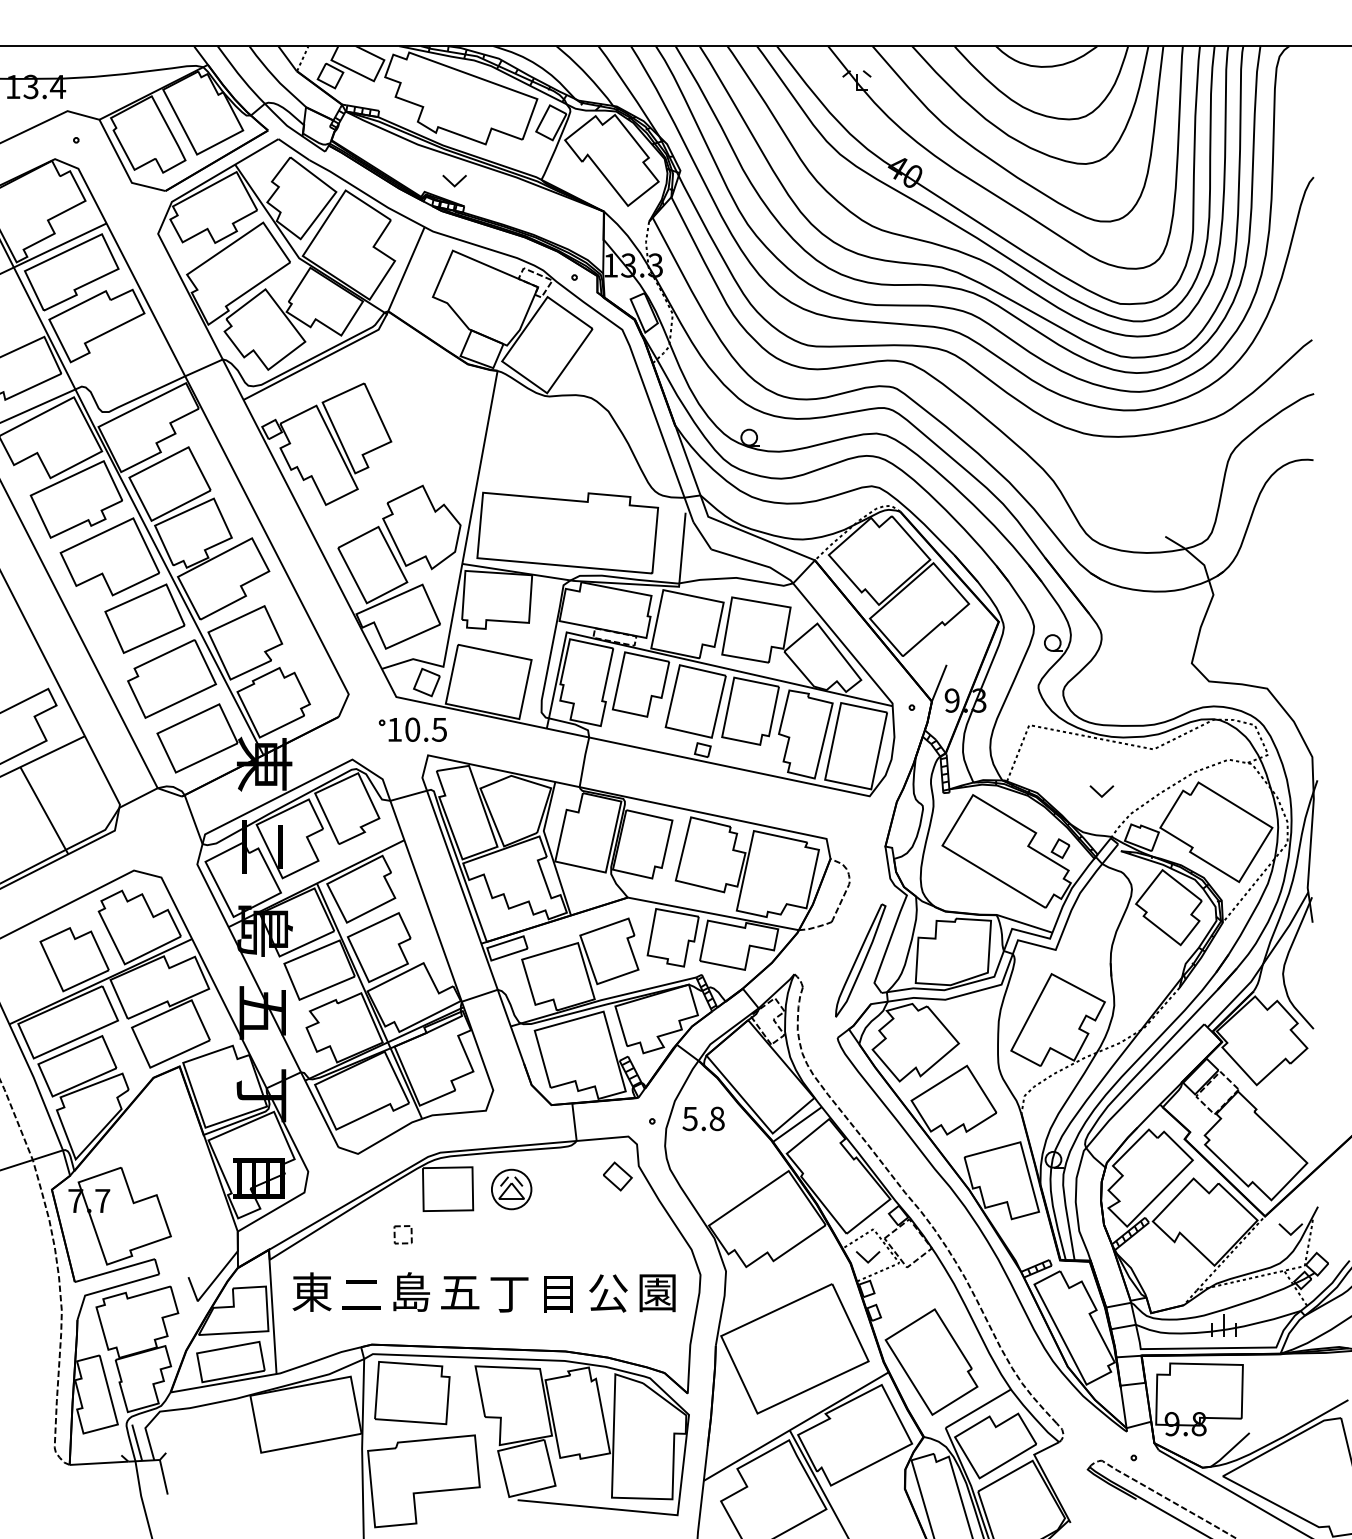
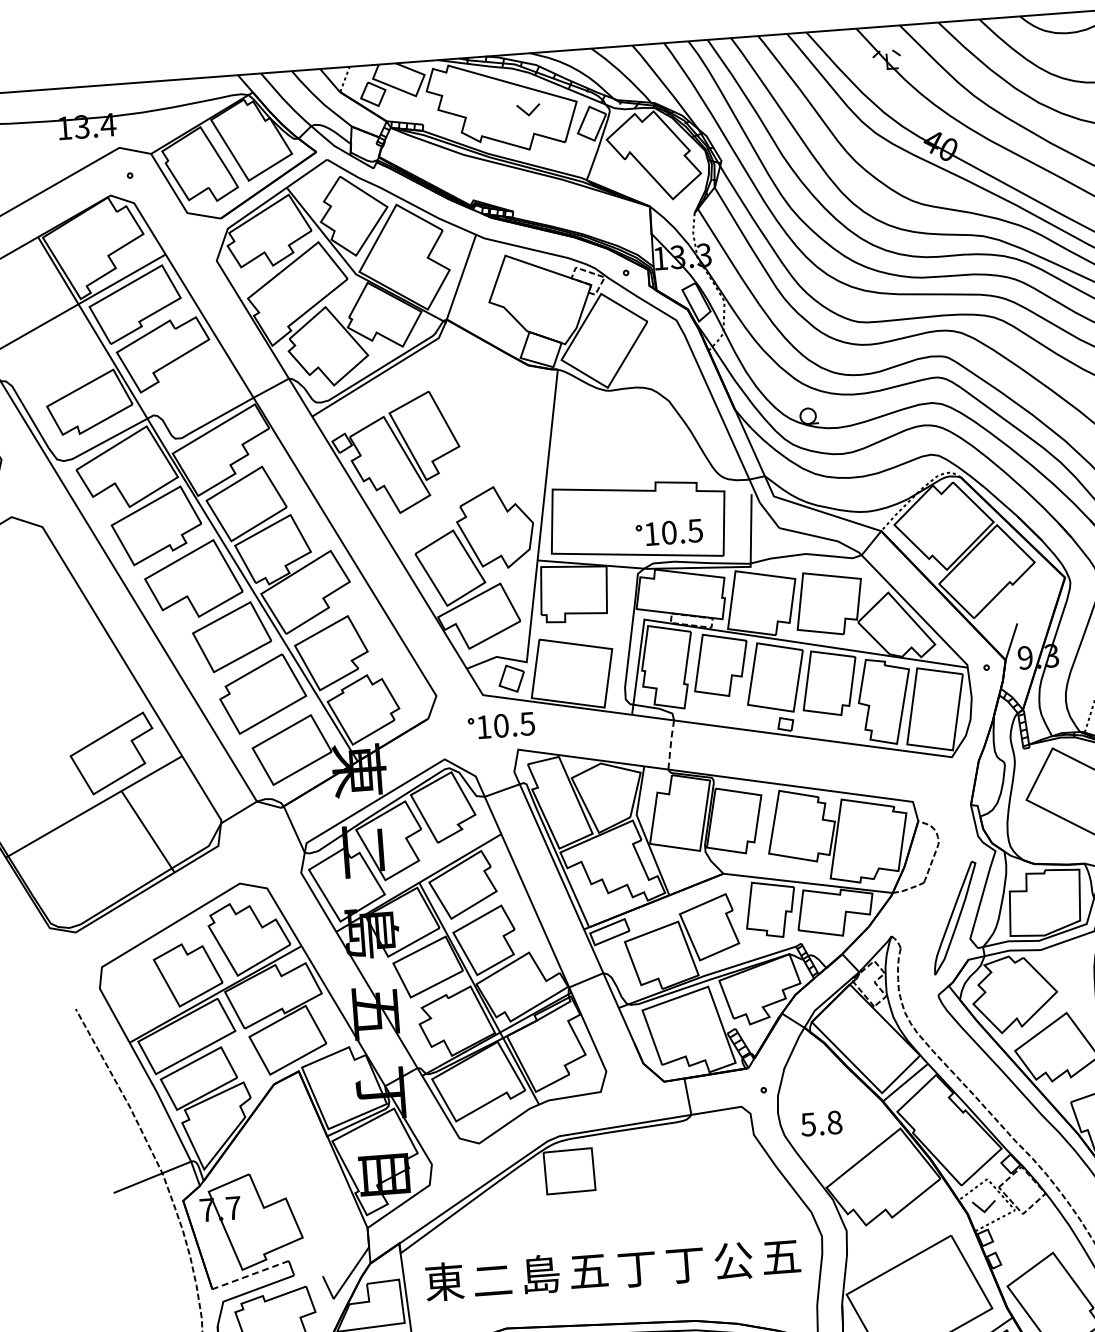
part: (454, 180) -> (528, 109), moved
part: (598, 545) -> (669, 532), added
line: (584, 761) -> (671, 744), solid -> dashed
text: (703, 1118) -> (821, 1123), moved
part: (617, 1176) -> (733, 1146), removed
part: (511, 1189) -> (631, 1166), removed
part: (395, 1234) -> (521, 1219), removed
line: (114, 1270) -> (250, 1275), solid -> dashed
text: (657, 1293) -> (781, 1257), 園 -> 五
text: (558, 1294) -> (684, 1265), 目 -> 丁

